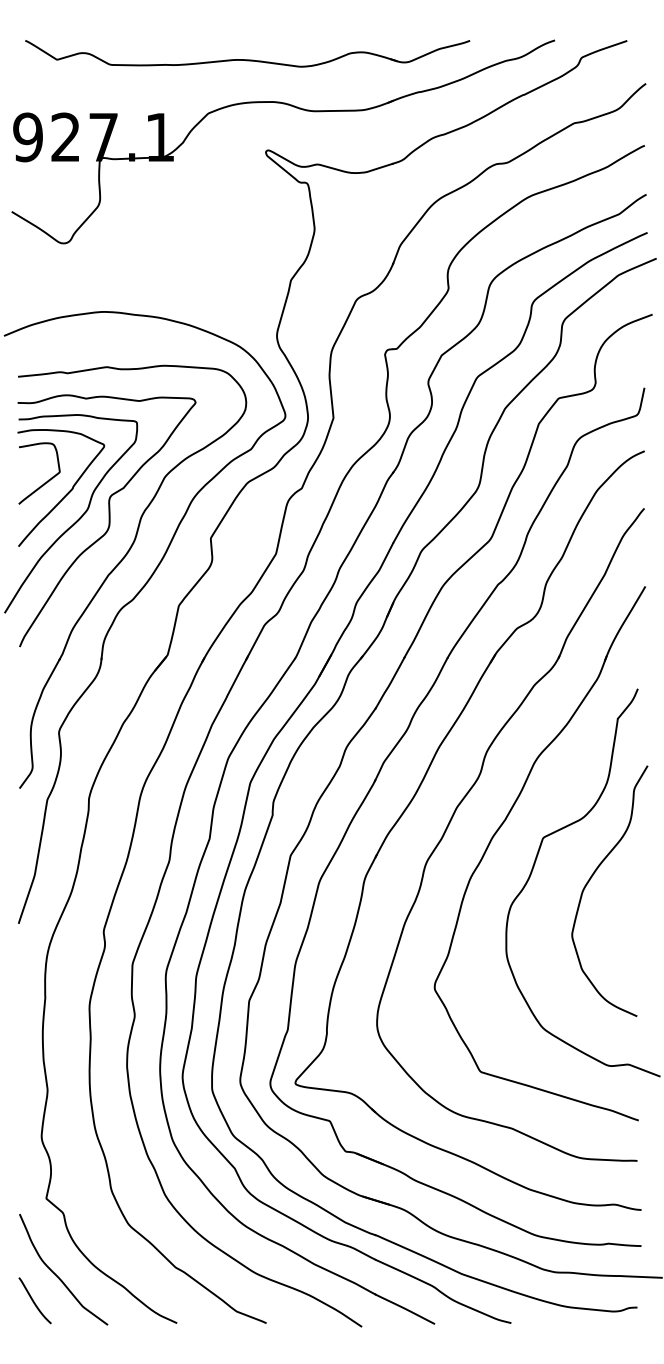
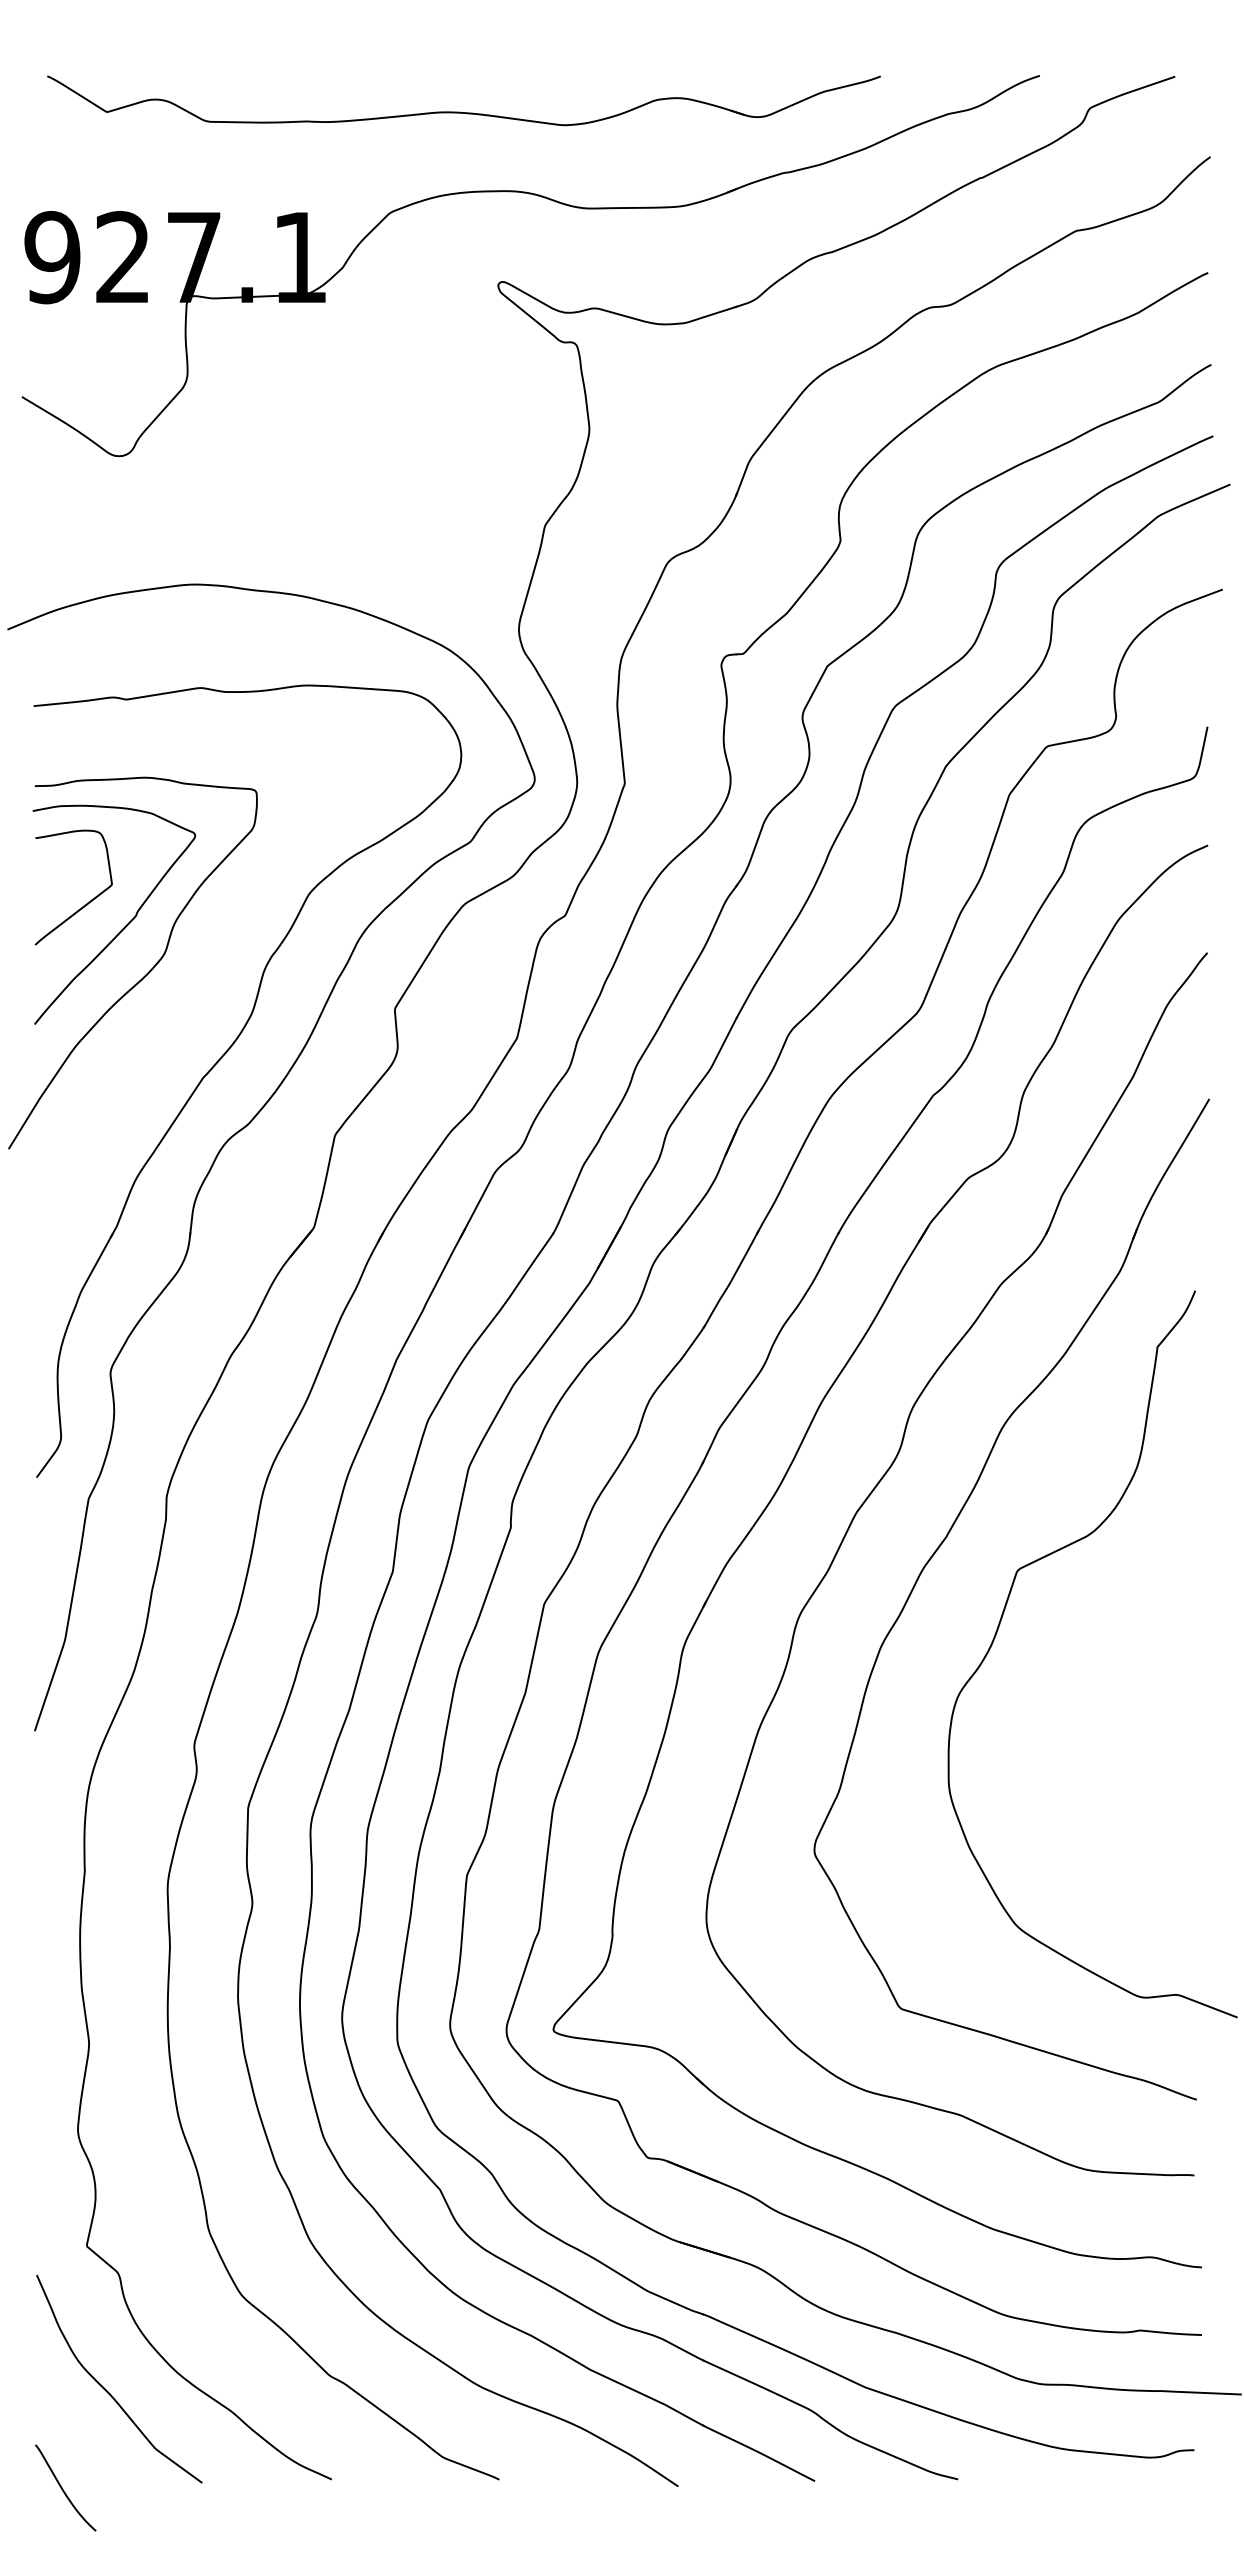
curve: (108, 520) -> (203, 975), removed
curve: (592, 877) -> (1110, 1644), removed
curve: (33, 1300) -> (62, 2487), moved

